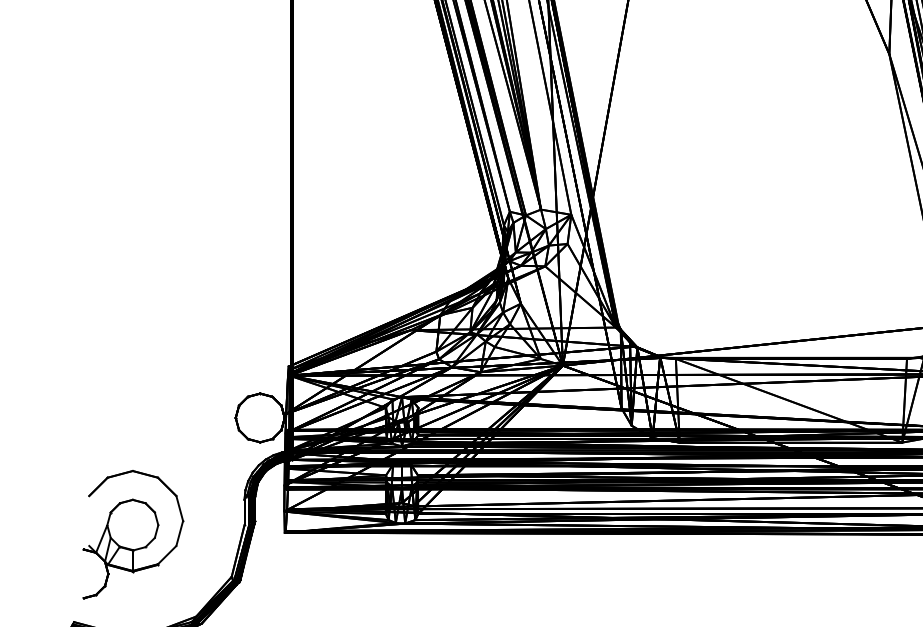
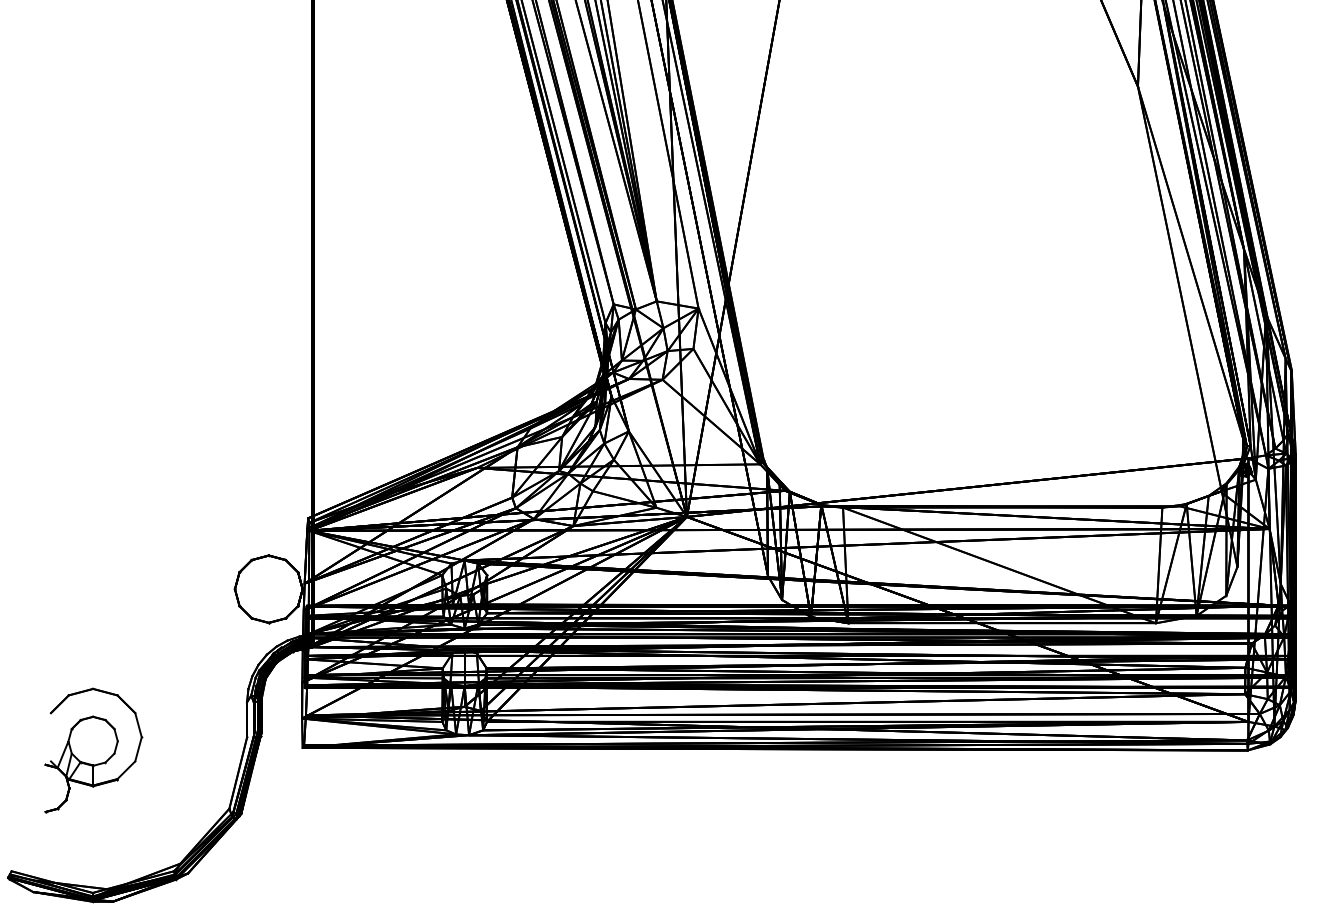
part: (133, 534) -> (93, 750), size x0.7

